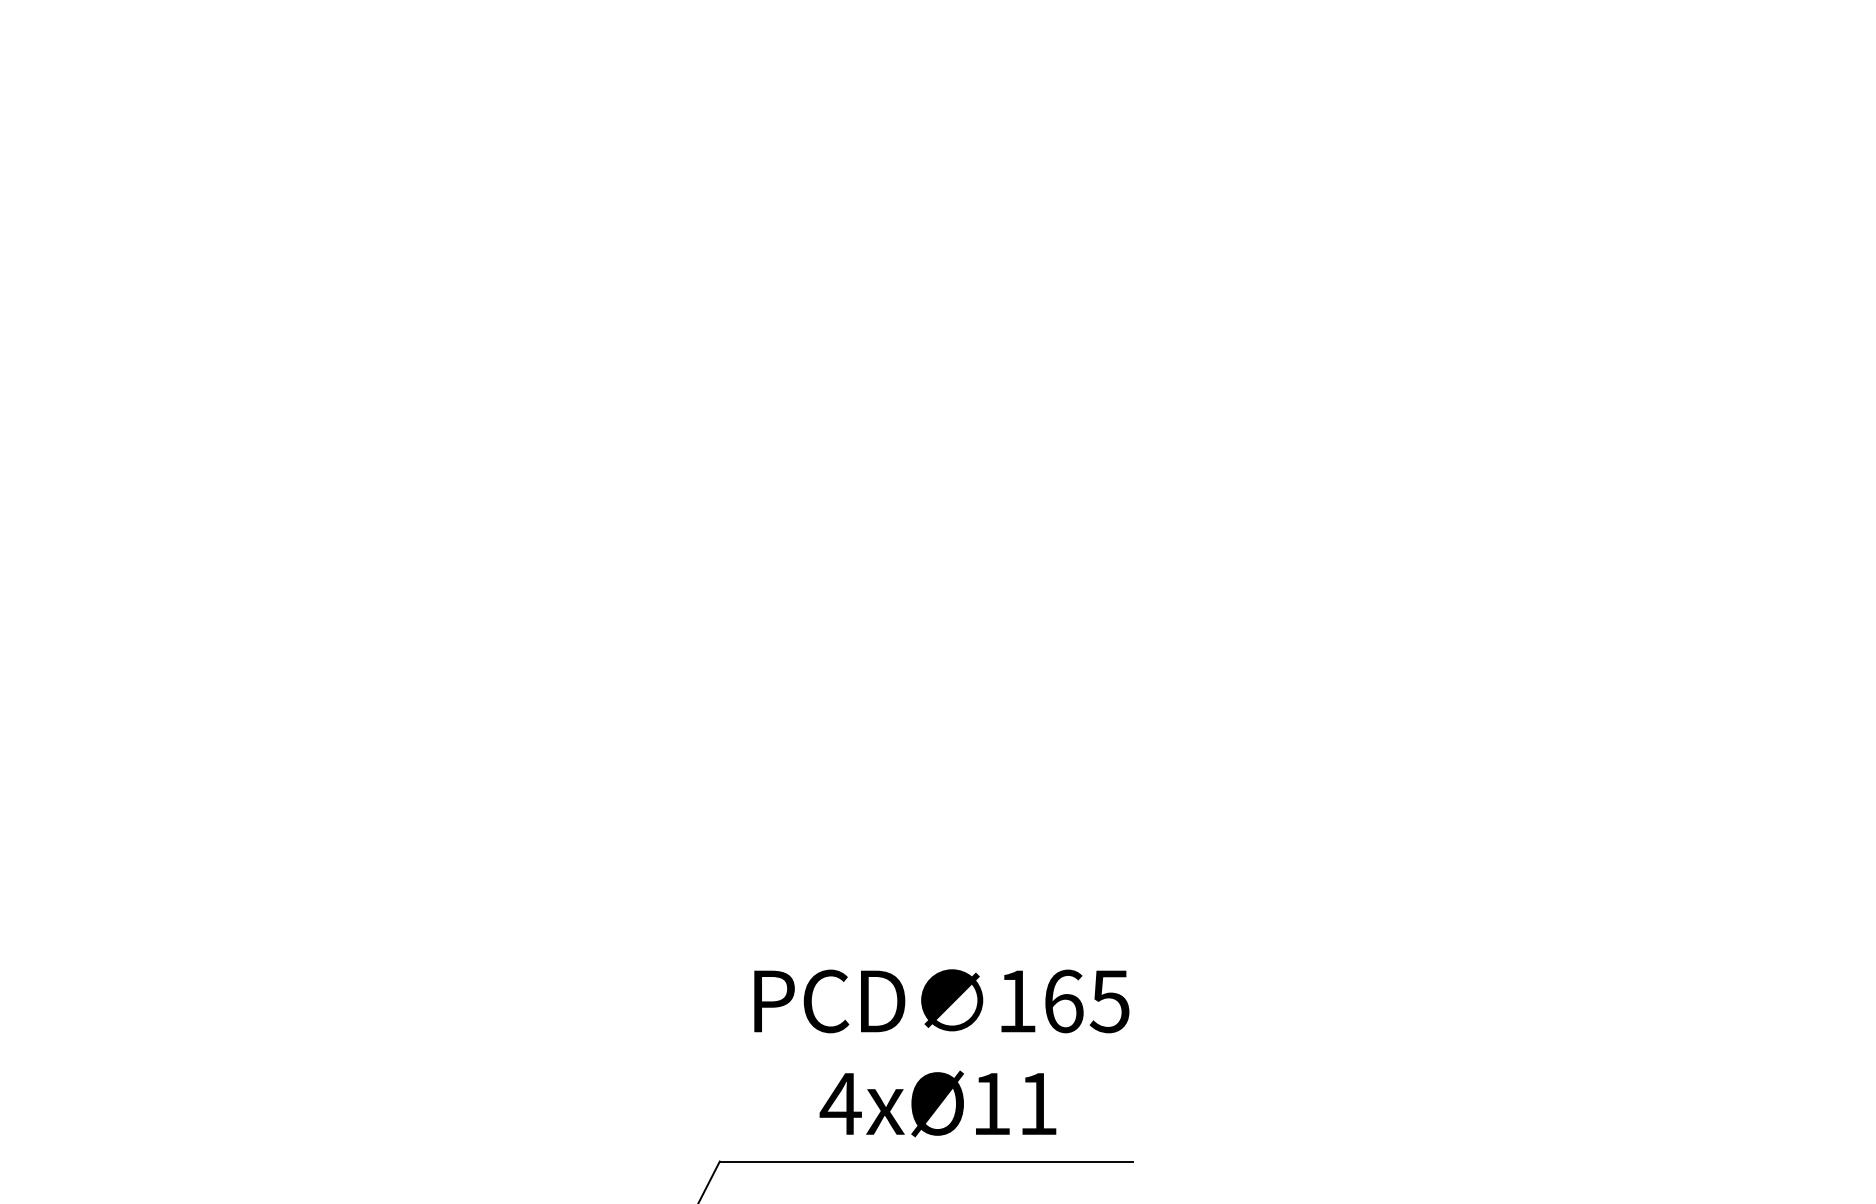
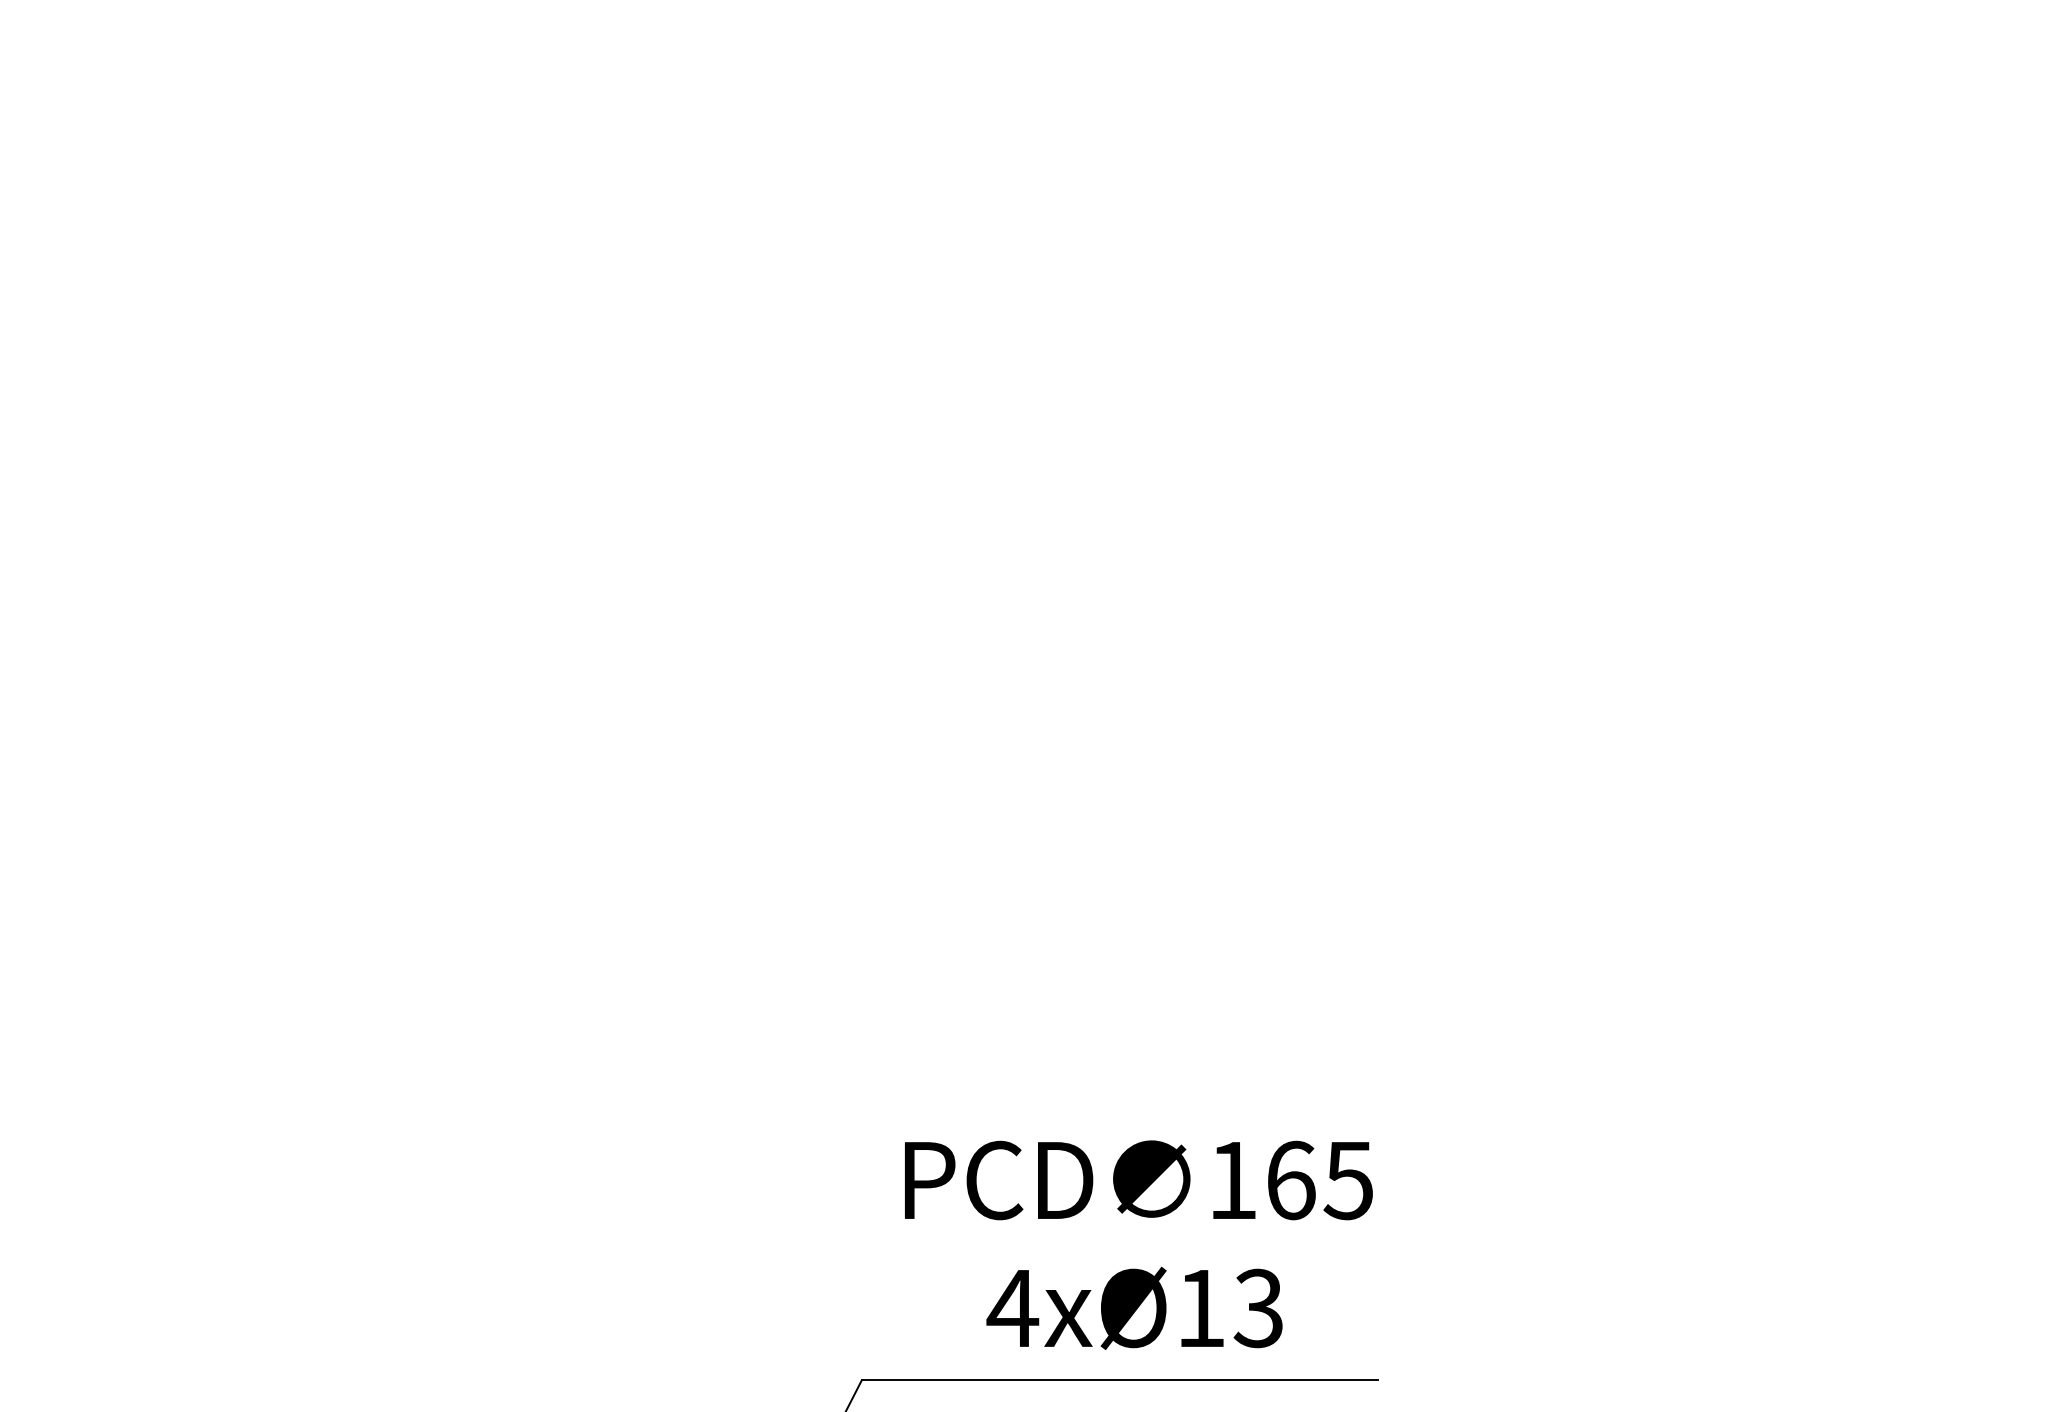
text: (1036, 1103) -> (1257, 1307), 4xØ11 -> 4xØ13

